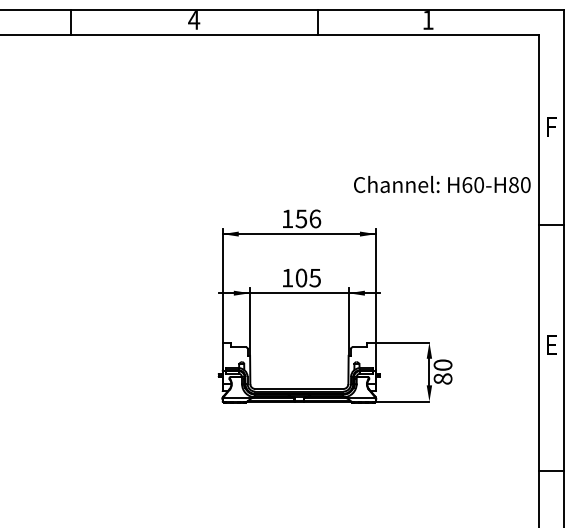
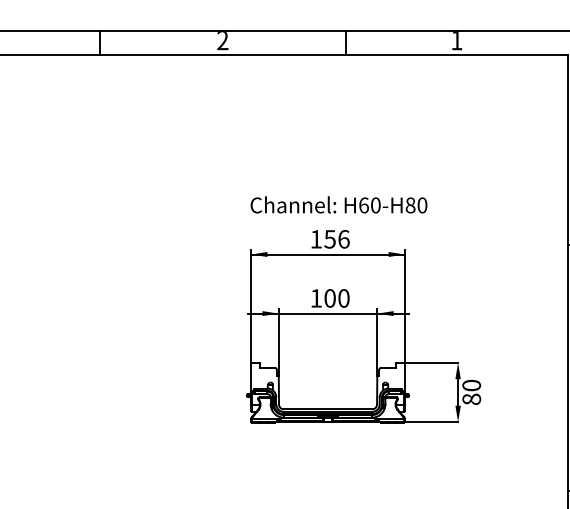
text: (194, 20) -> (223, 40), 4 -> 2
text: (442, 184) -> (339, 204), moved
text: (314, 277) -> (343, 297), 105 -> 100

